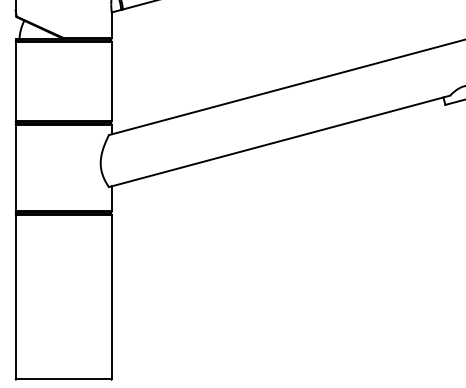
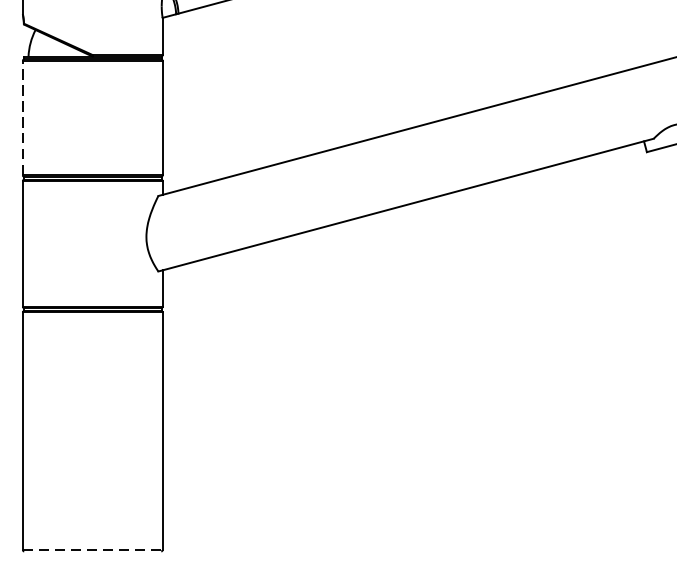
line: (15, 80) -> (22, 116), solid -> dashed
line: (64, 378) -> (93, 549), solid -> dashed

